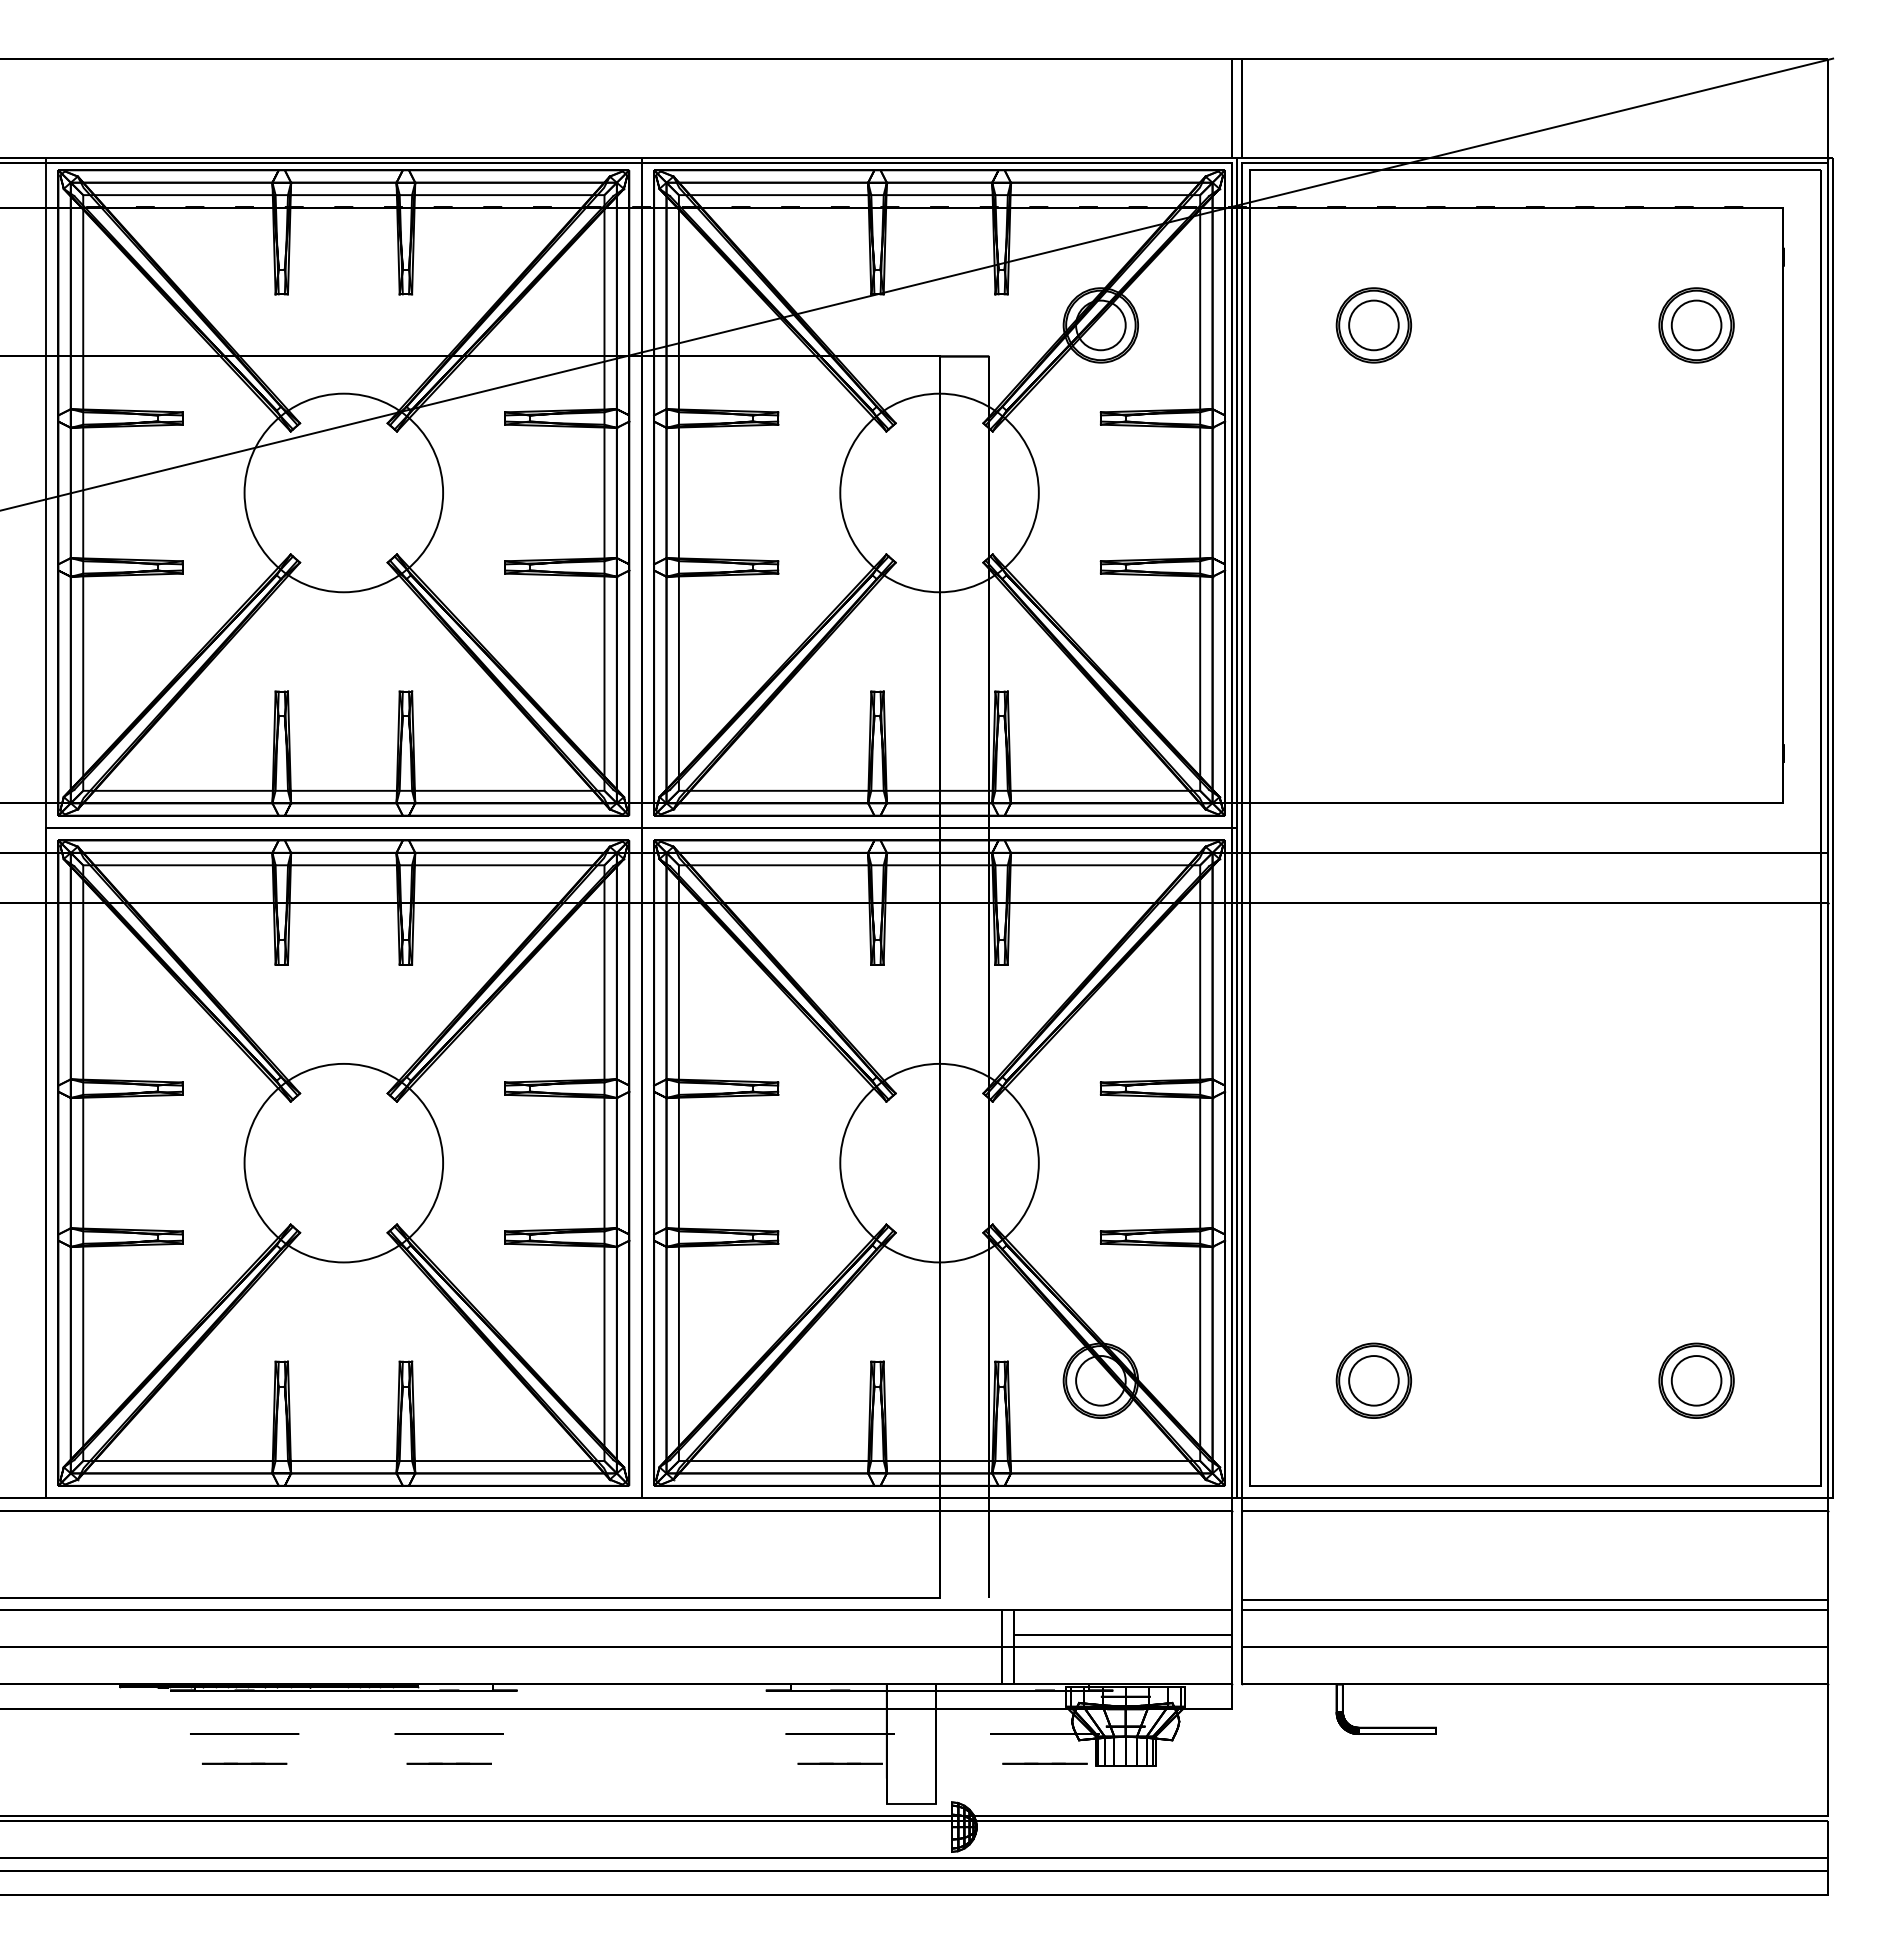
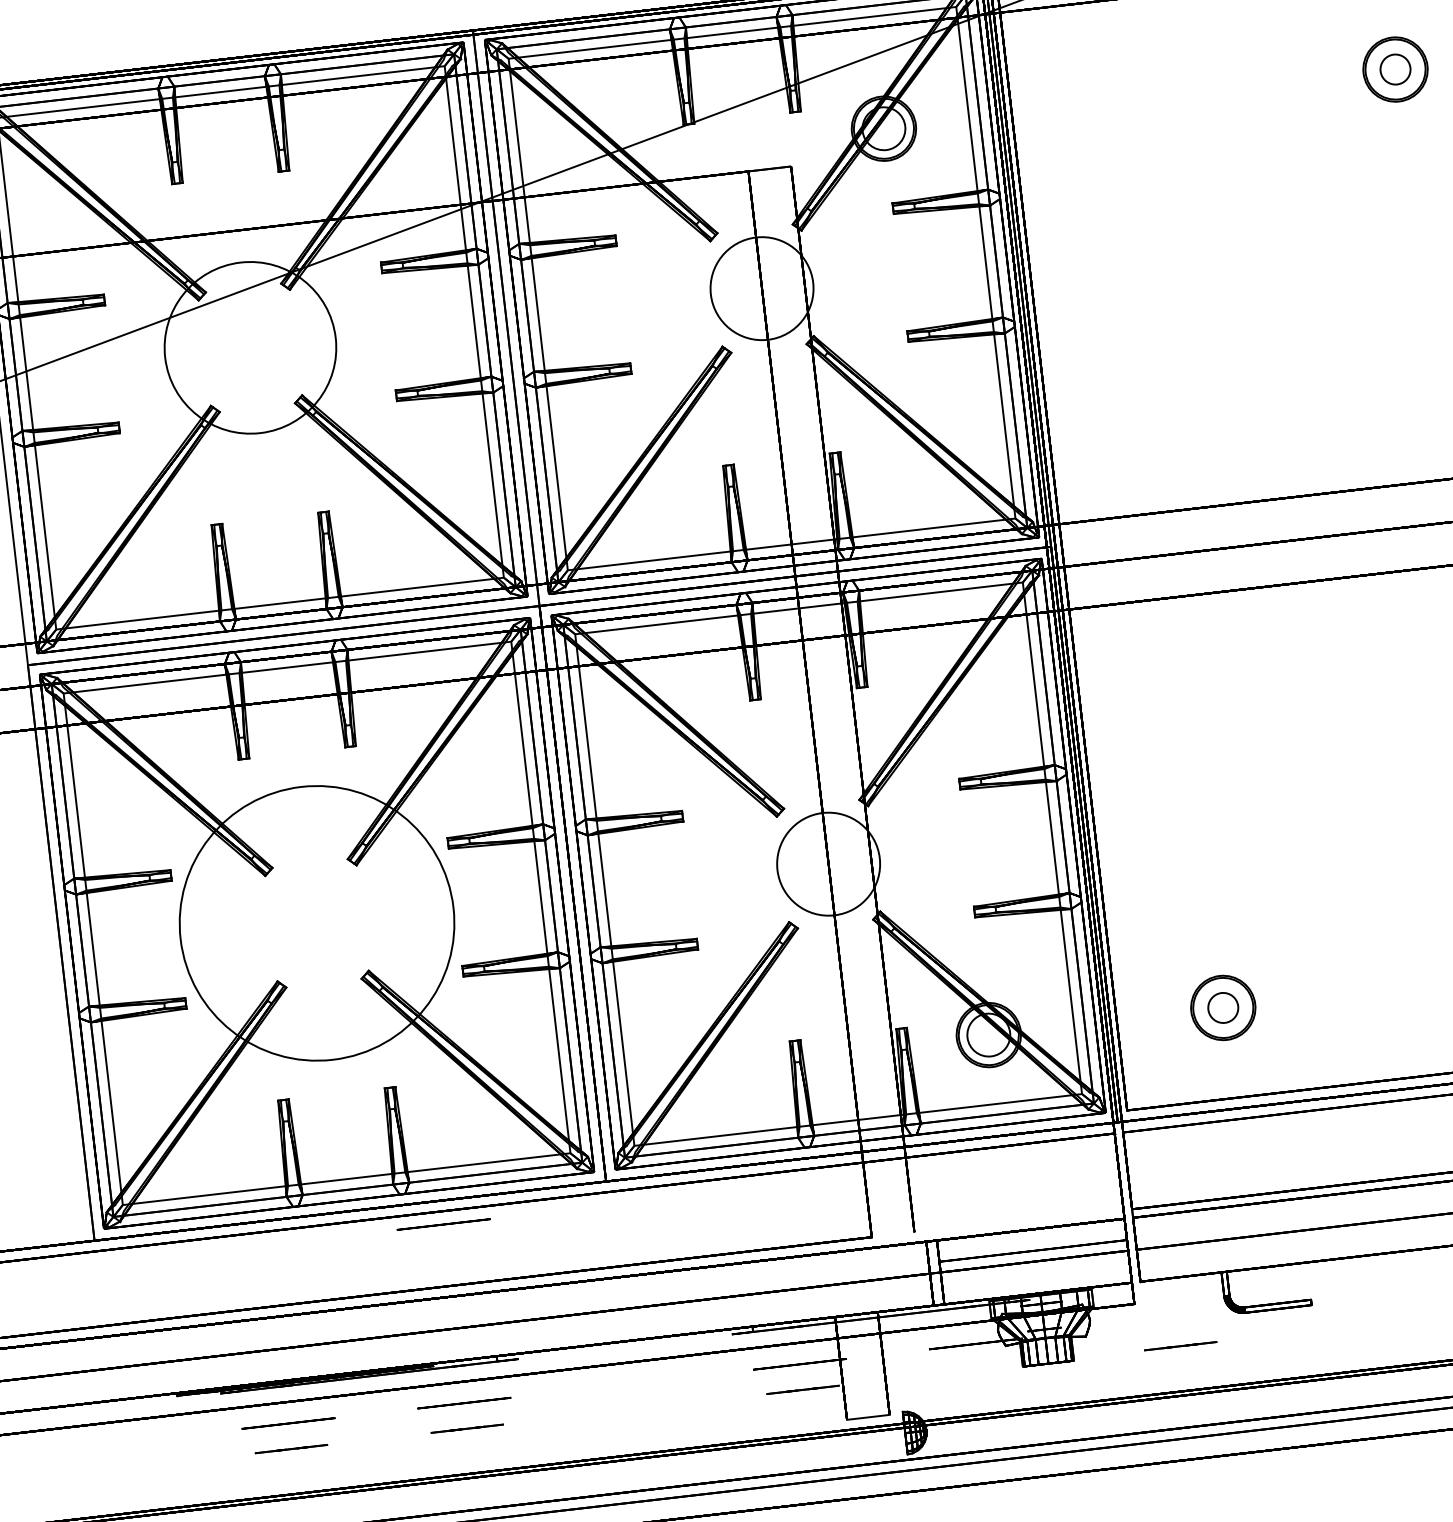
part: (1373, 325) -> (1118, 101), removed
circle: (1696, 325) -> (1395, 69), size x0.7
circle: (939, 492) -> (761, 288), size x0.6
circle: (343, 1162) -> (316, 922), size x1.6
circle: (939, 1162) -> (828, 863), size x0.6
circle: (1373, 1380) -> (1222, 1007), size x0.7
circle: (448, 1525) -> (442, 1224), added
line: (1044, 1763) -> (1180, 1345), moved

